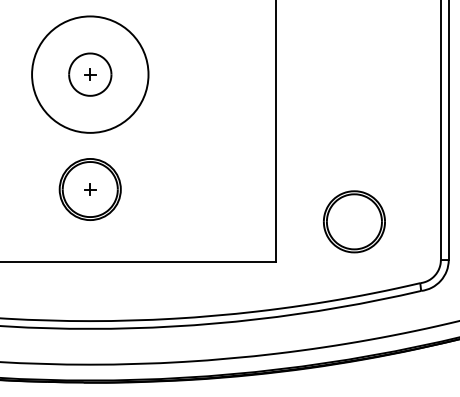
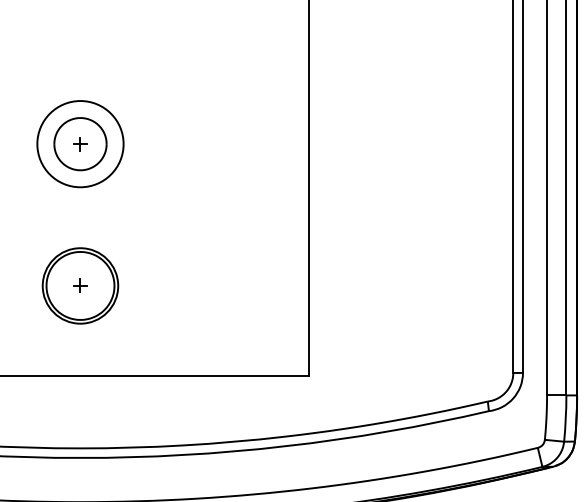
circle: (90, 74) -> (80, 144), size x0.6
part: (354, 221) -> (406, 325), removed

